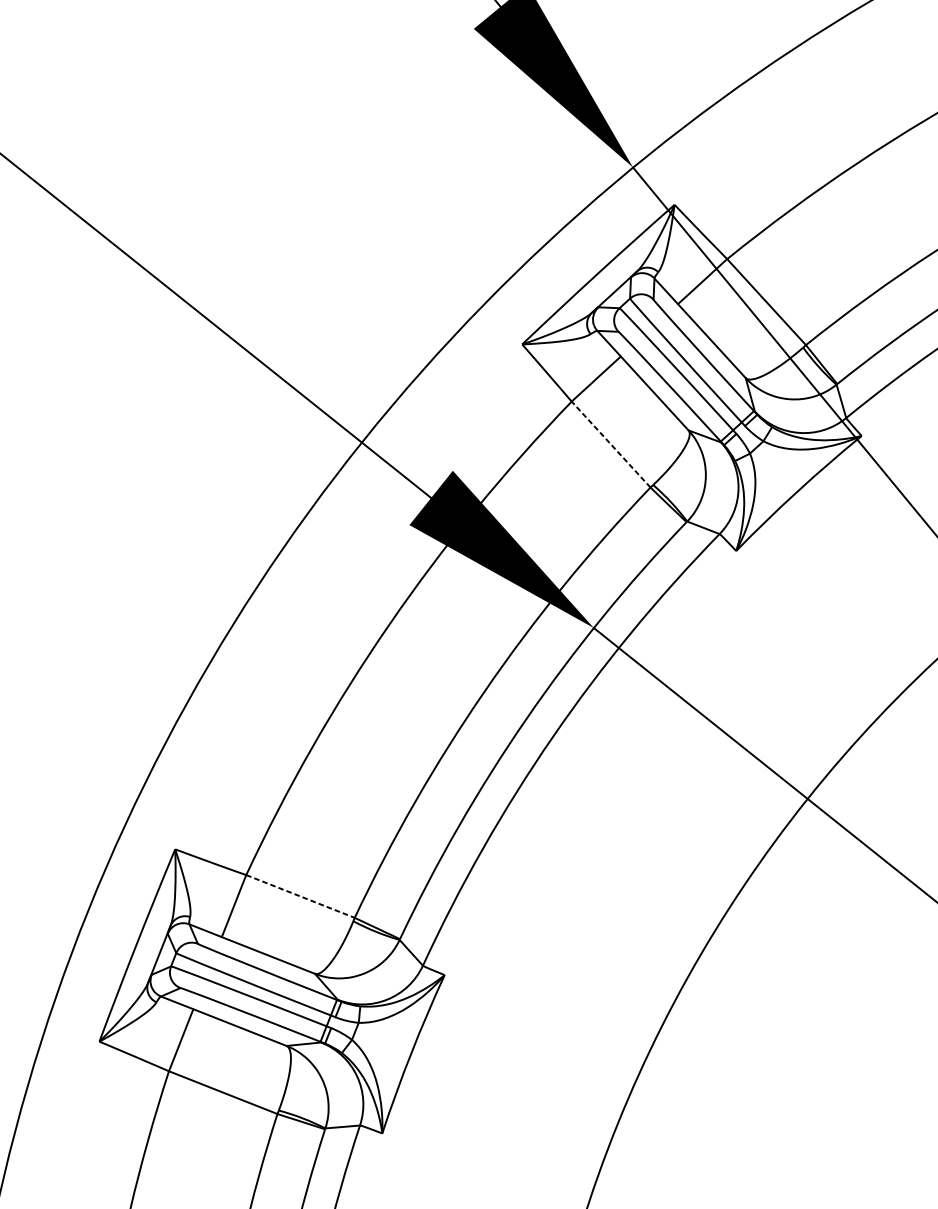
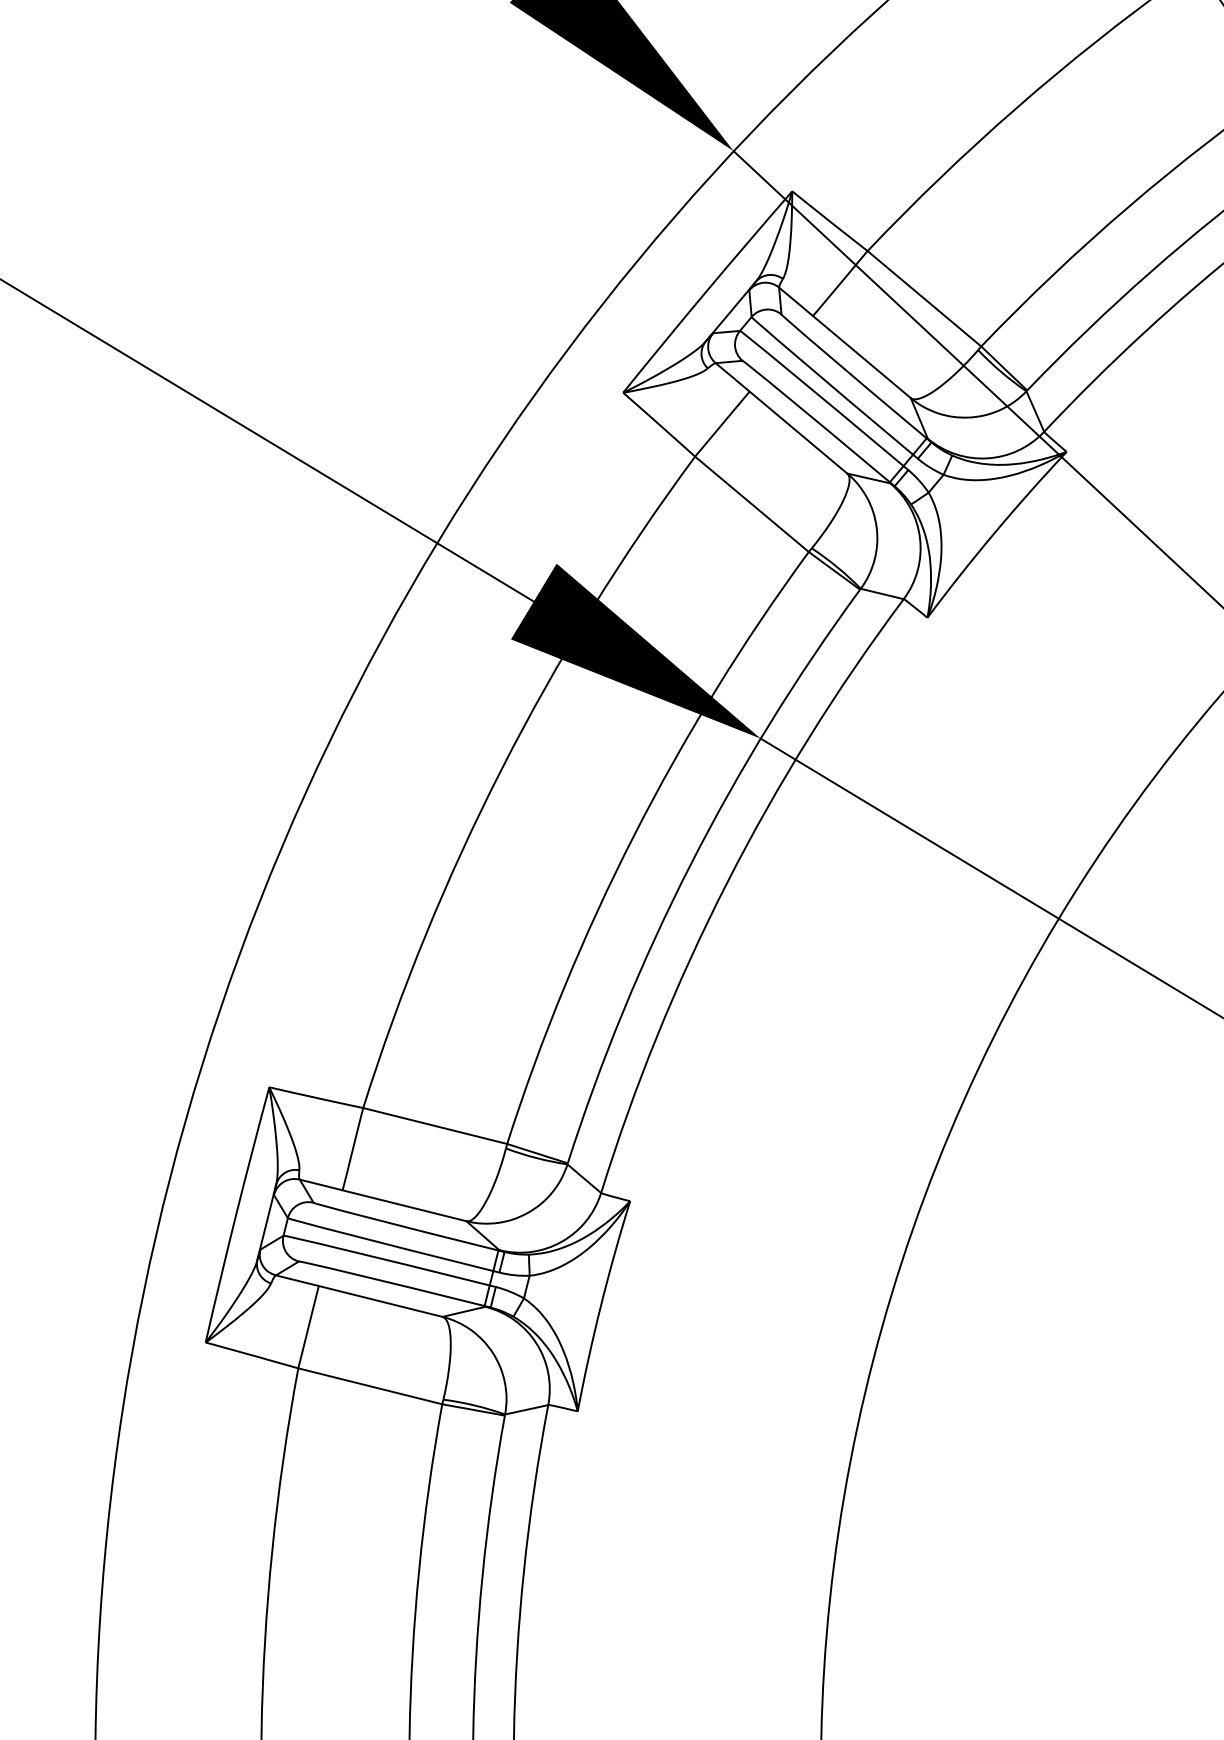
line: (610, 443) -> (751, 503), dashed -> solid
line: (300, 896) -> (435, 1126), dashed -> solid

